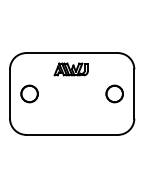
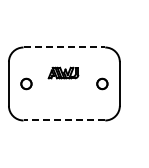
line: (72, 53) -> (64, 47), solid -> dashed
part: (71, 68) -> (63, 72), moved
part: (29, 93) -> (26, 83), size x0.7
part: (114, 93) -> (102, 83), size x0.7
line: (72, 134) -> (64, 120), solid -> dashed

